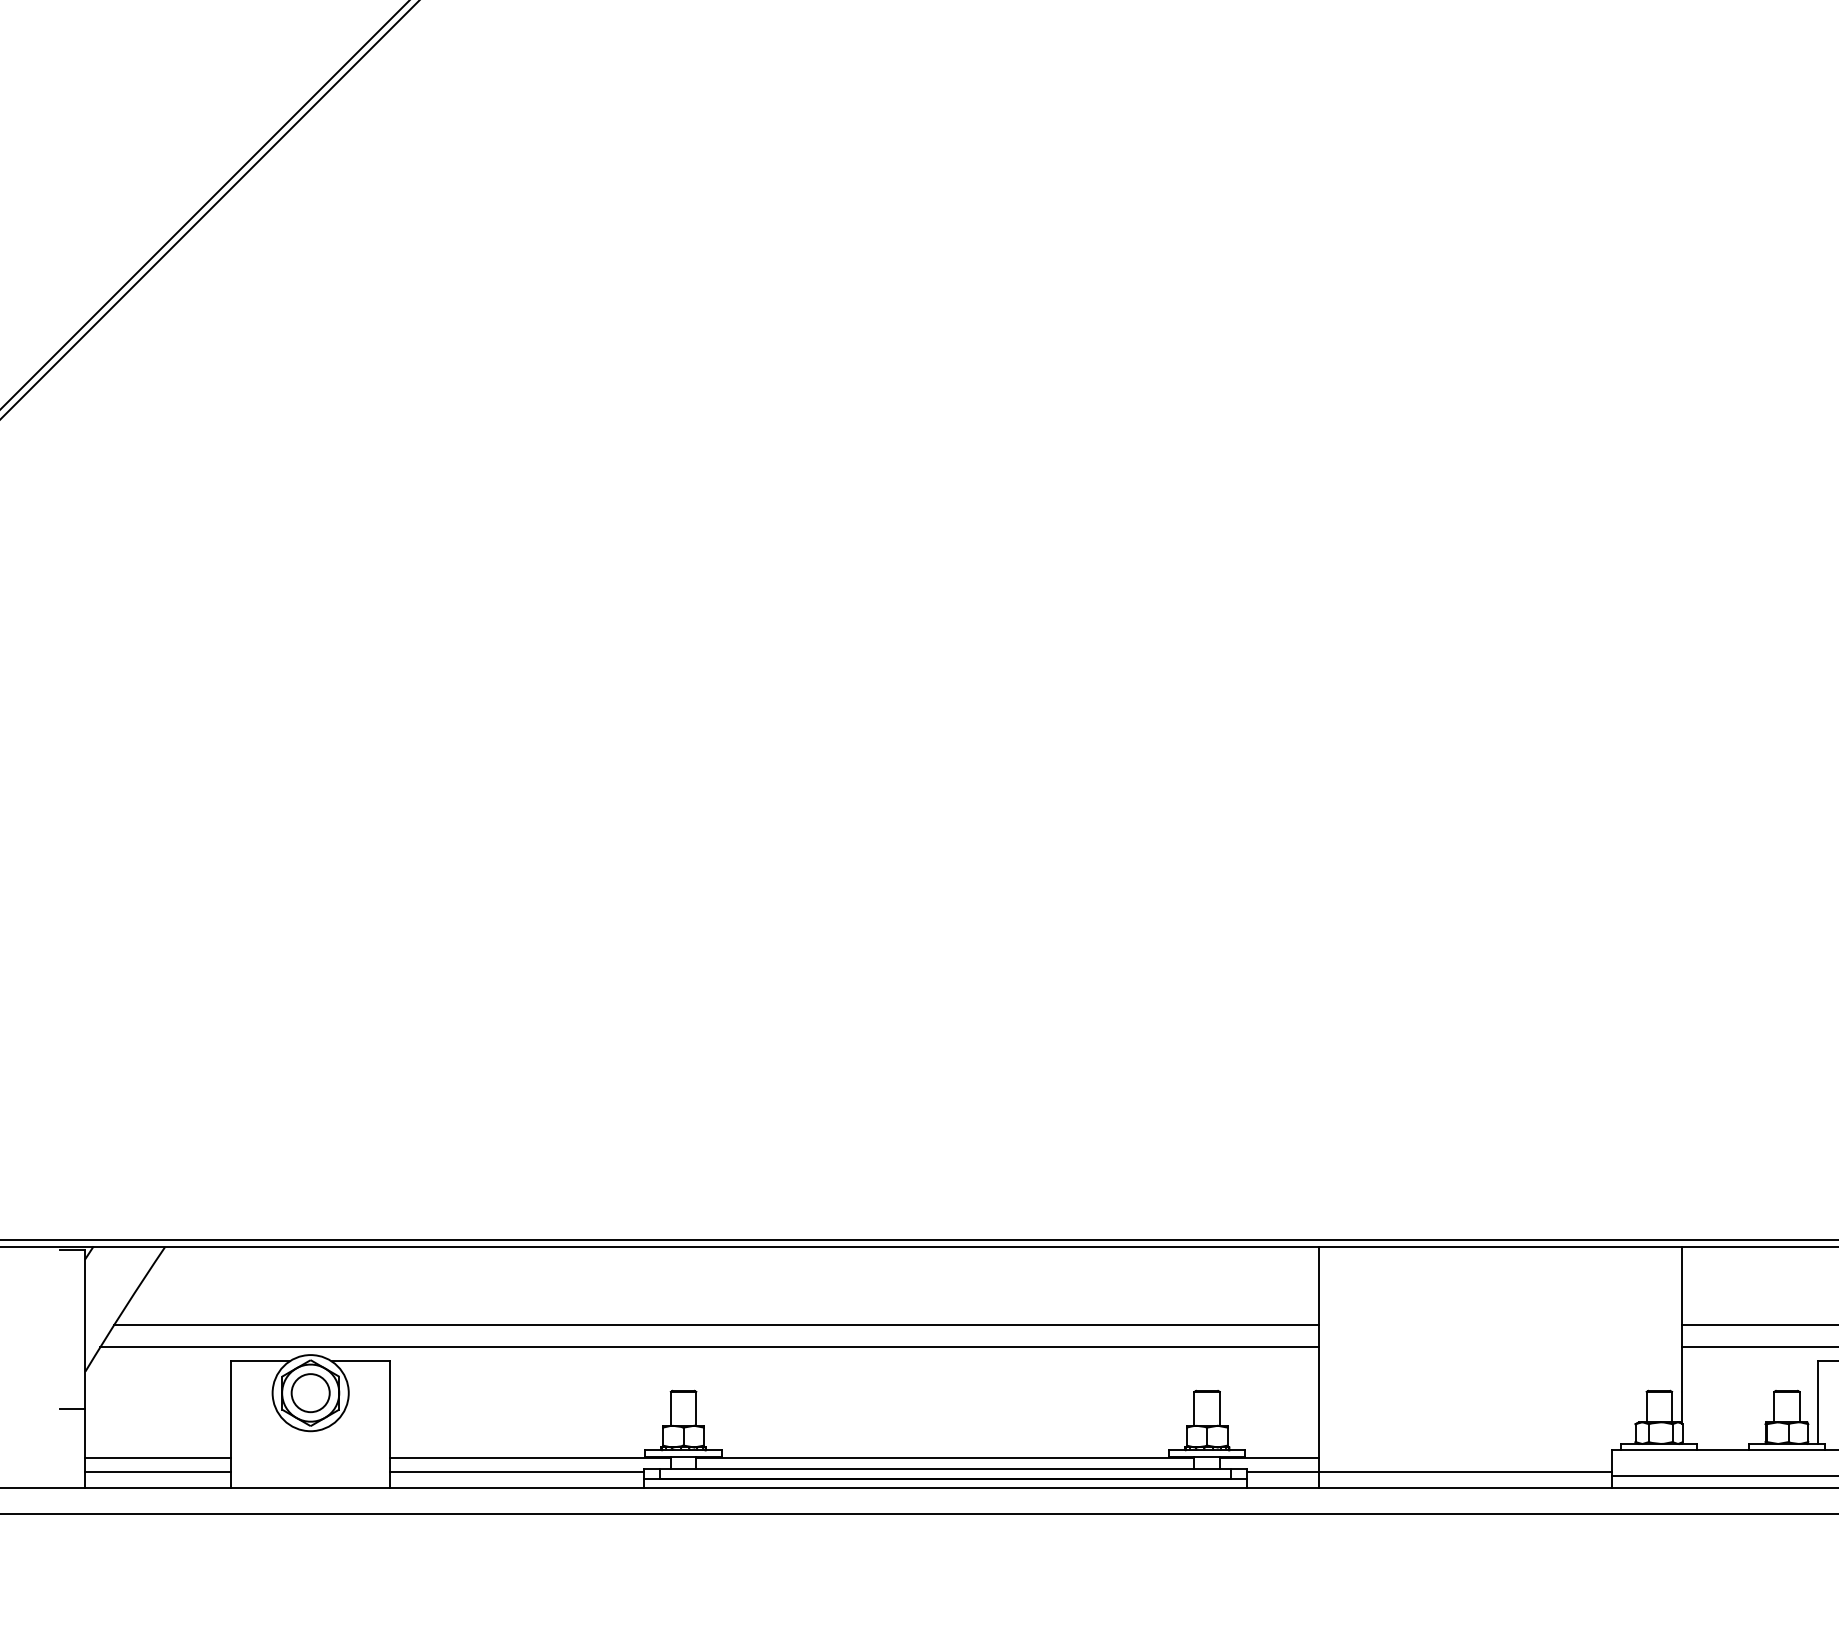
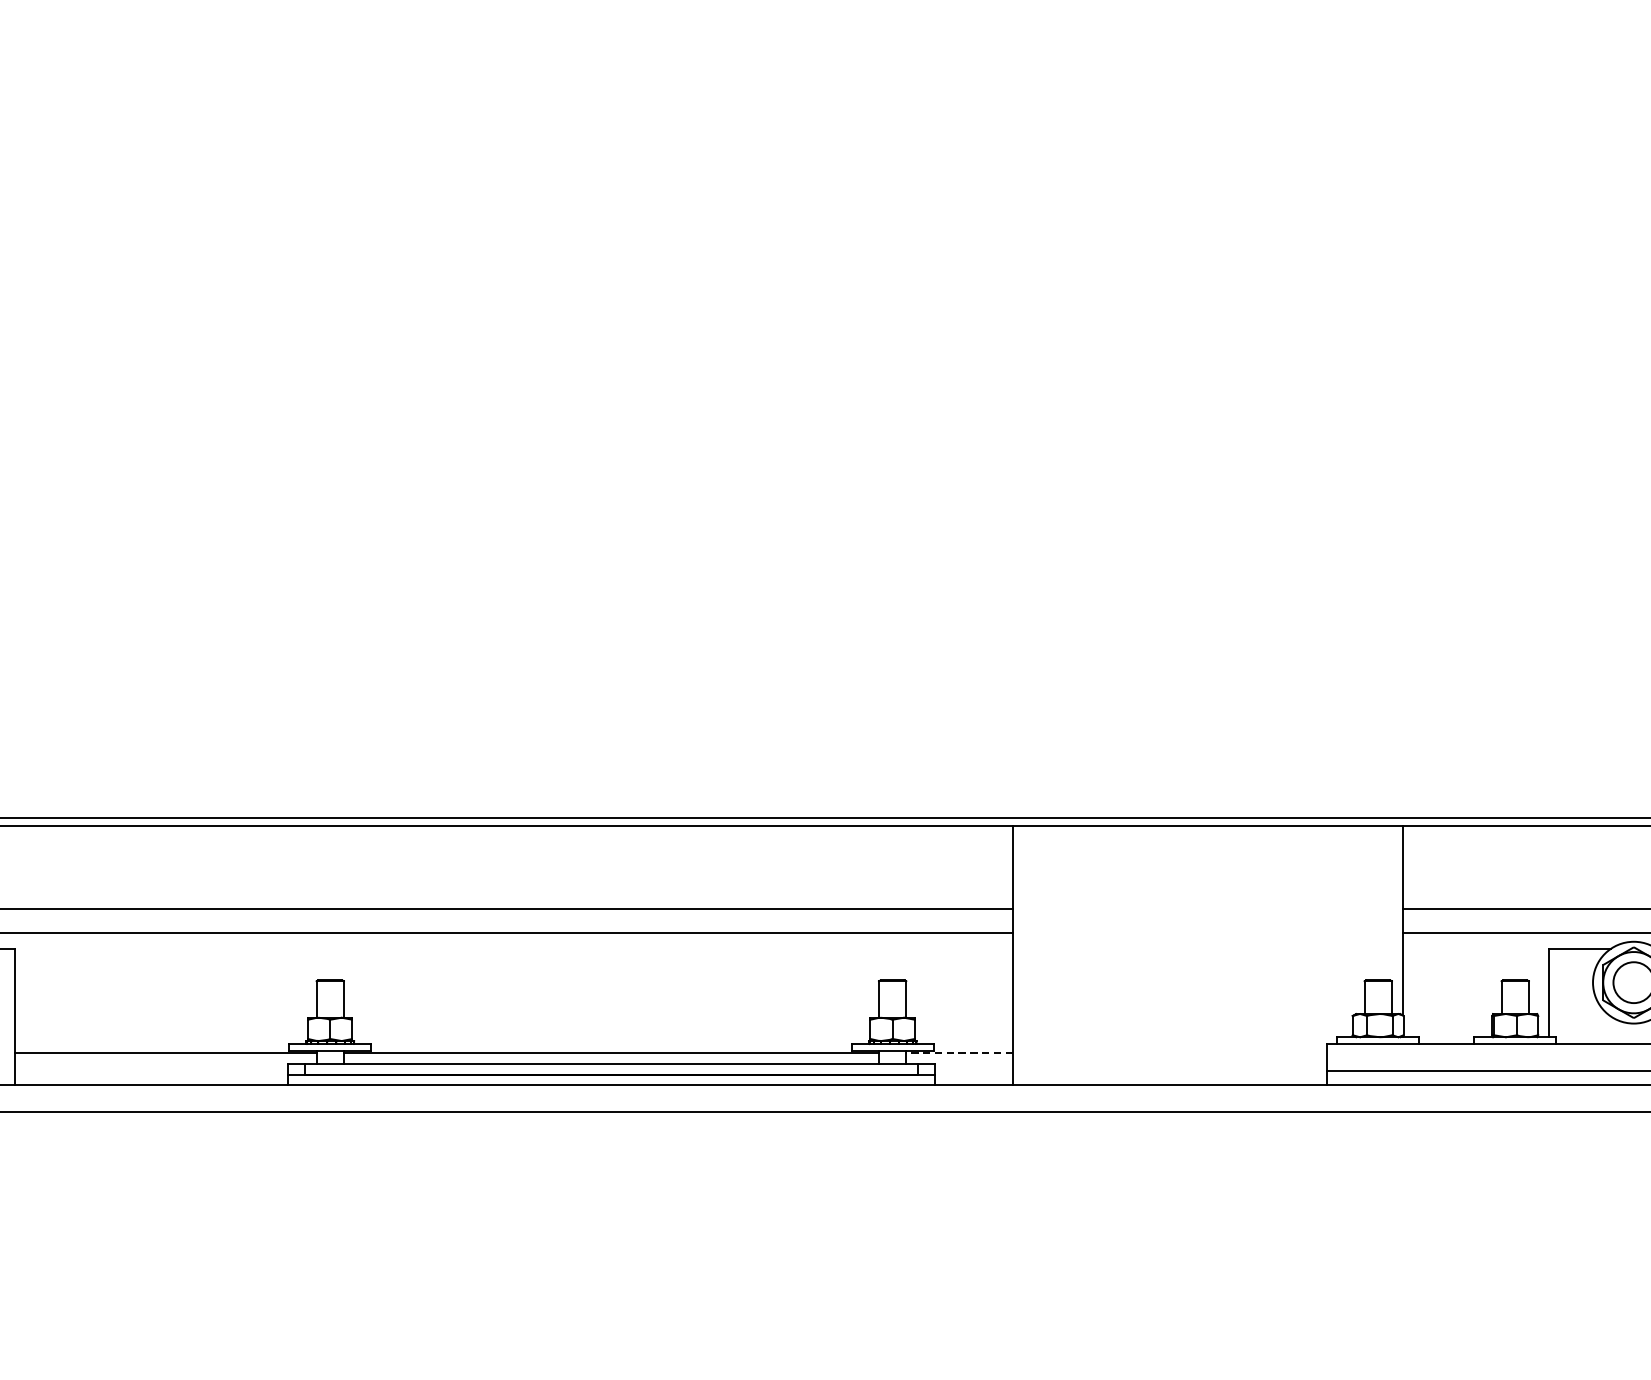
line: (1269, 1458) -> (959, 1052), solid -> dashed
line: (516, 1472) -> (150, 1067), removed
line: (1428, 1472) -> (1130, 1067), removed

